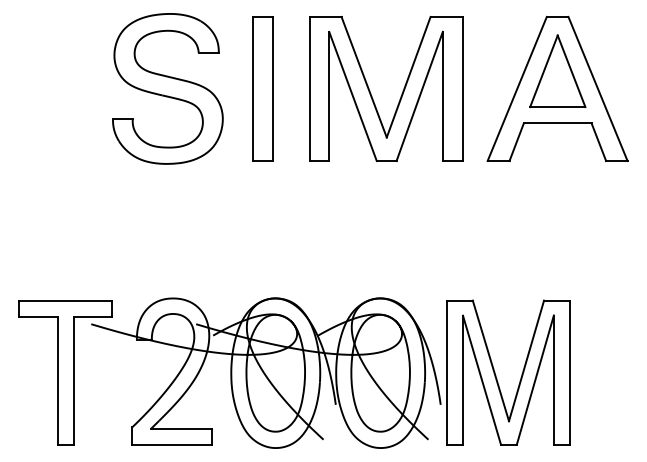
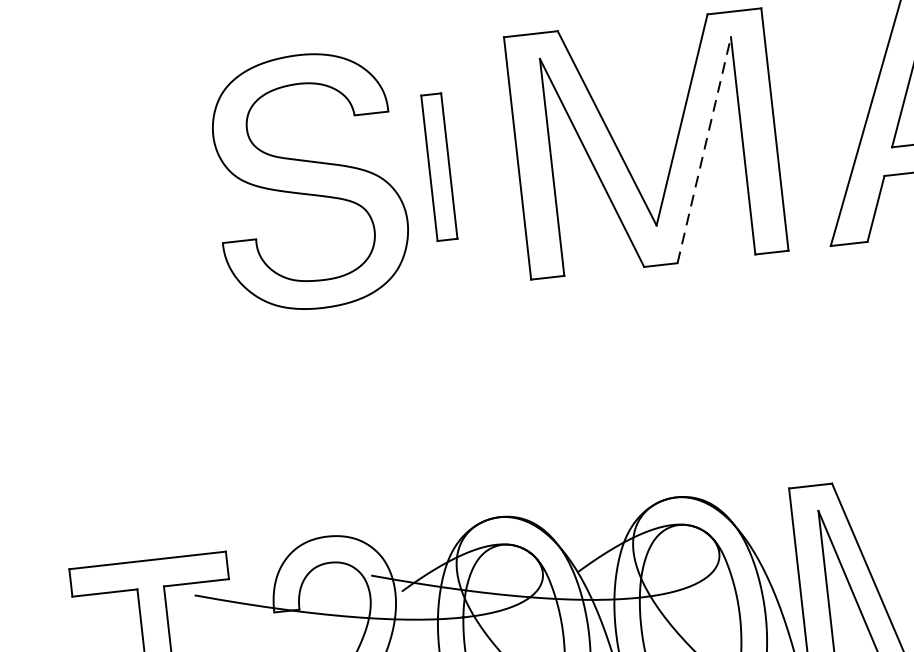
part: (167, 88) -> (308, 181), moved
part: (262, 88) -> (438, 166), size x0.6
line: (419, 96) -> (703, 150), solid -> dashed

